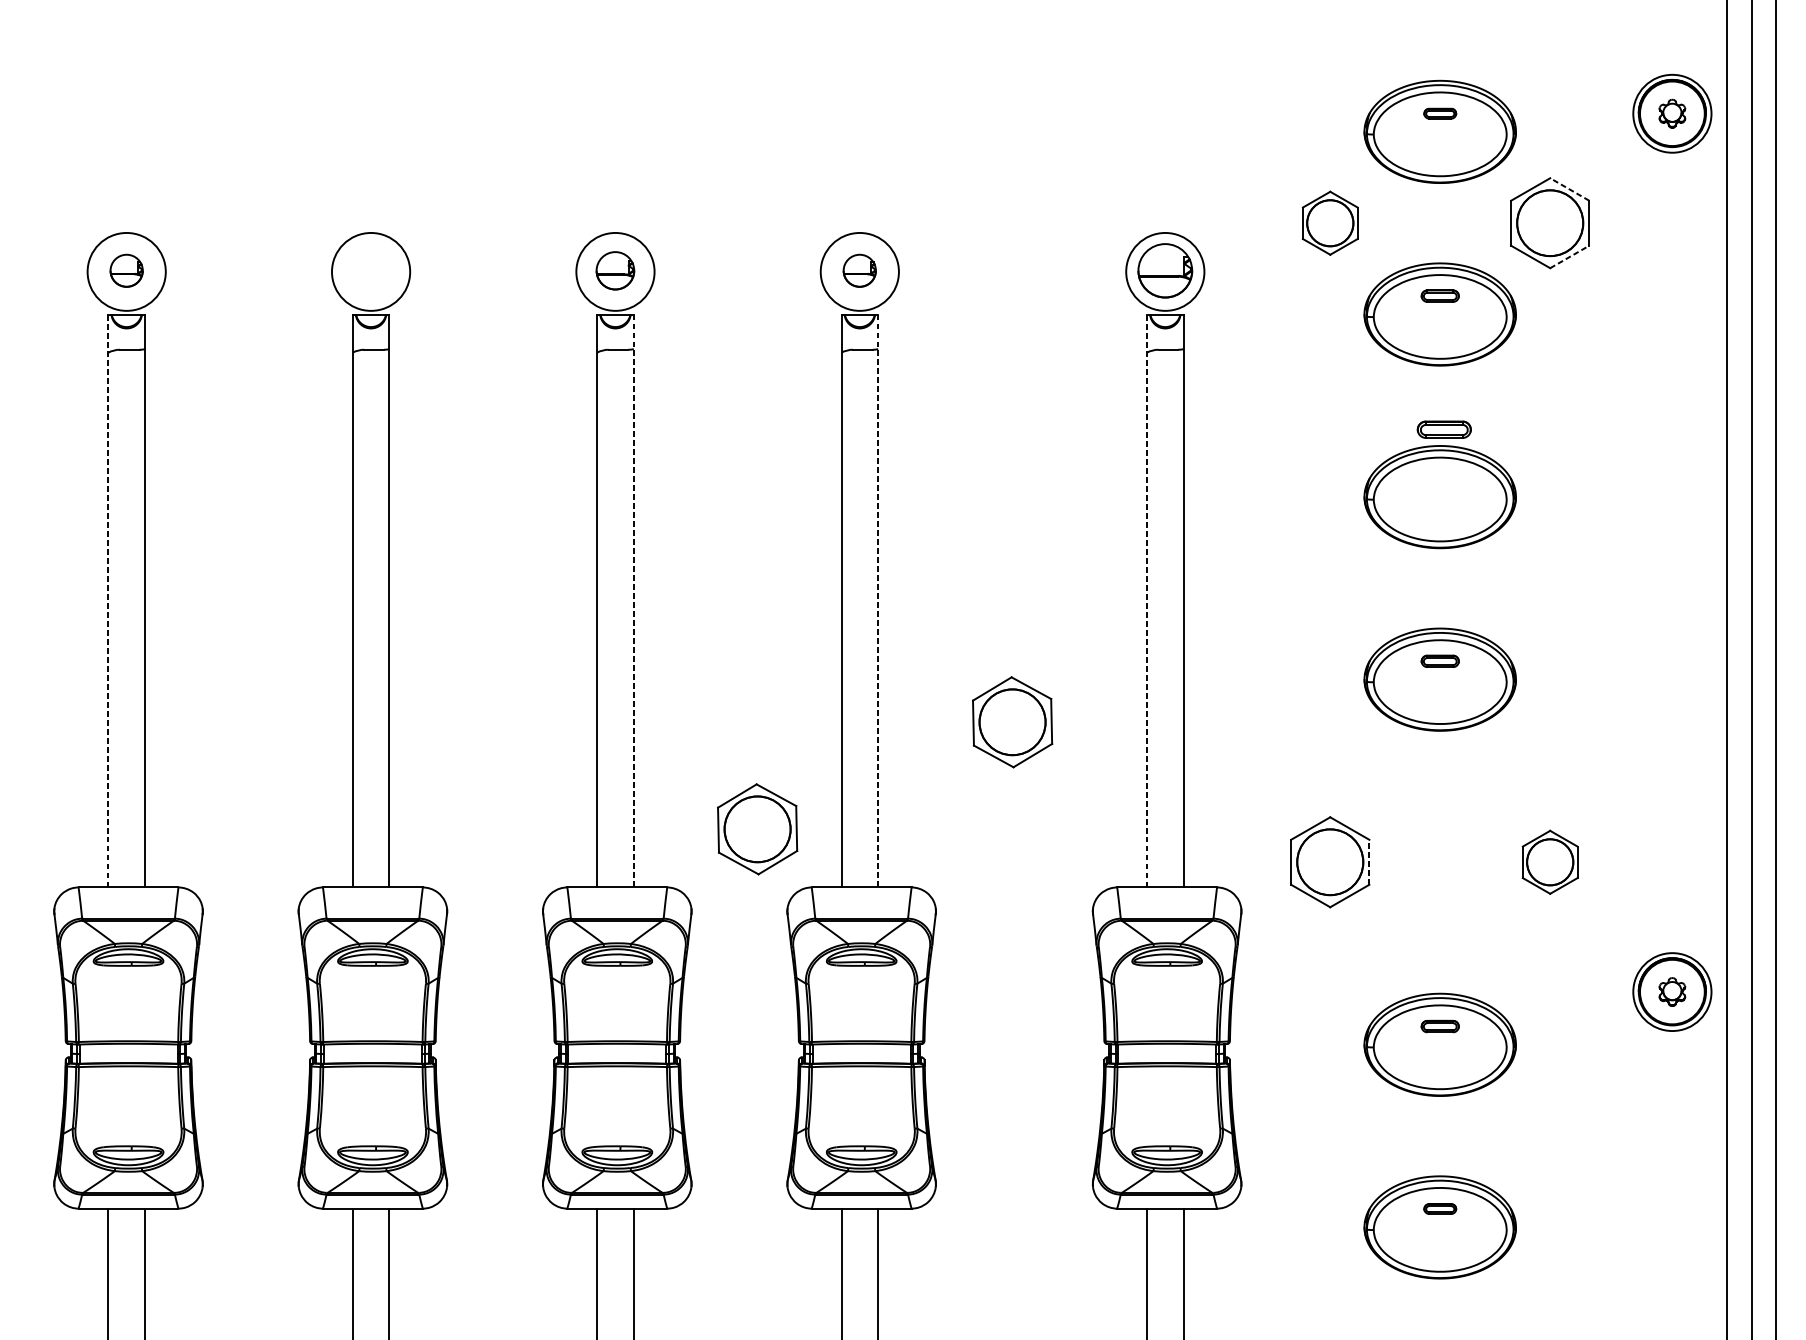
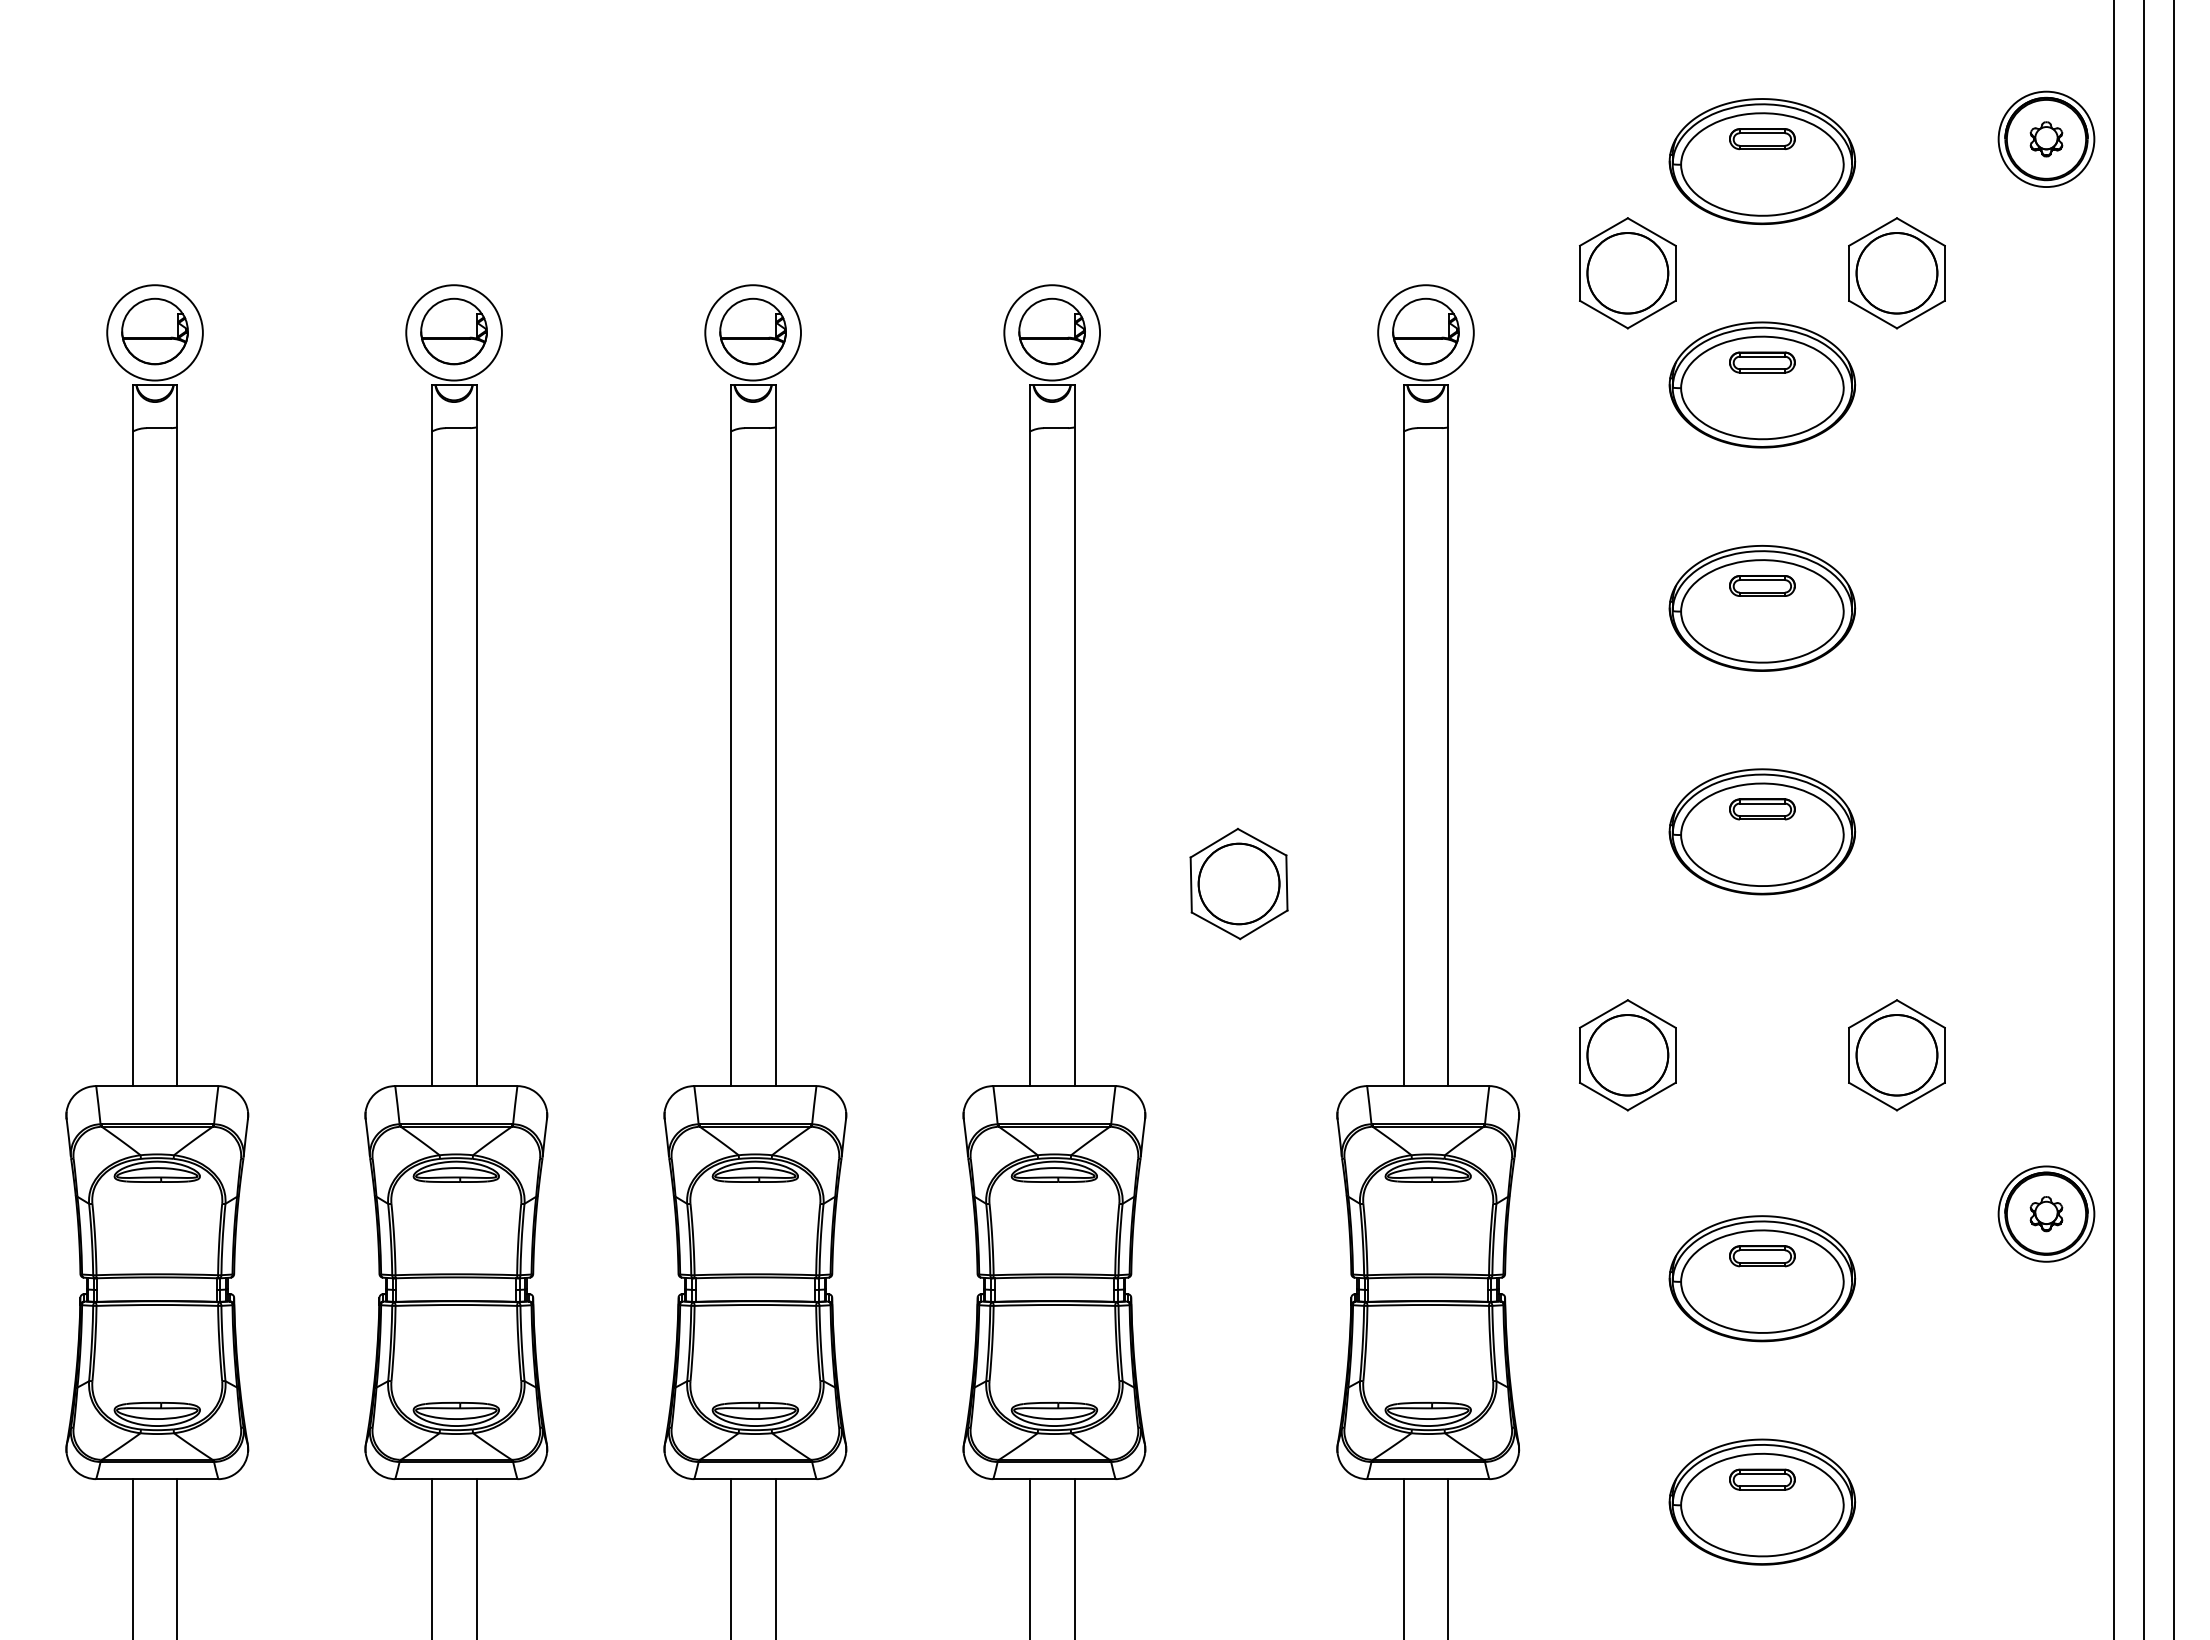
part: (1440, 113) -> (1762, 139), size x1.67
line: (1569, 189) -> (1920, 232), dashed -> solid
part: (1329, 223) -> (1627, 273), size x1.43
line: (1569, 256) -> (1920, 314), dashed -> solid
part: (126, 270) -> (154, 331), size x1.67
part: (370, 270) -> (453, 331), added
part: (614, 270) -> (752, 331), size x1.43
part: (859, 270) -> (1051, 331), size x1.67
part: (1440, 296) -> (1762, 362), size x1.43
part: (1444, 429) -> (1762, 585), moved
line: (108, 600) -> (132, 735), dashed -> solid
line: (633, 600) -> (775, 735), dashed -> solid
line: (878, 600) -> (1074, 735), dashed -> solid
line: (1146, 600) -> (1403, 735), dashed -> solid
part: (1440, 661) -> (1762, 809), size x1.43
part: (757, 828) -> (926, 1014), removed
line: (1369, 862) -> (1675, 1055), dashed -> solid
part: (1549, 862) -> (1896, 1055), size x1.43
part: (1440, 1026) -> (1762, 1256), size x1.43
part: (1440, 1208) -> (1762, 1479), size x1.67

